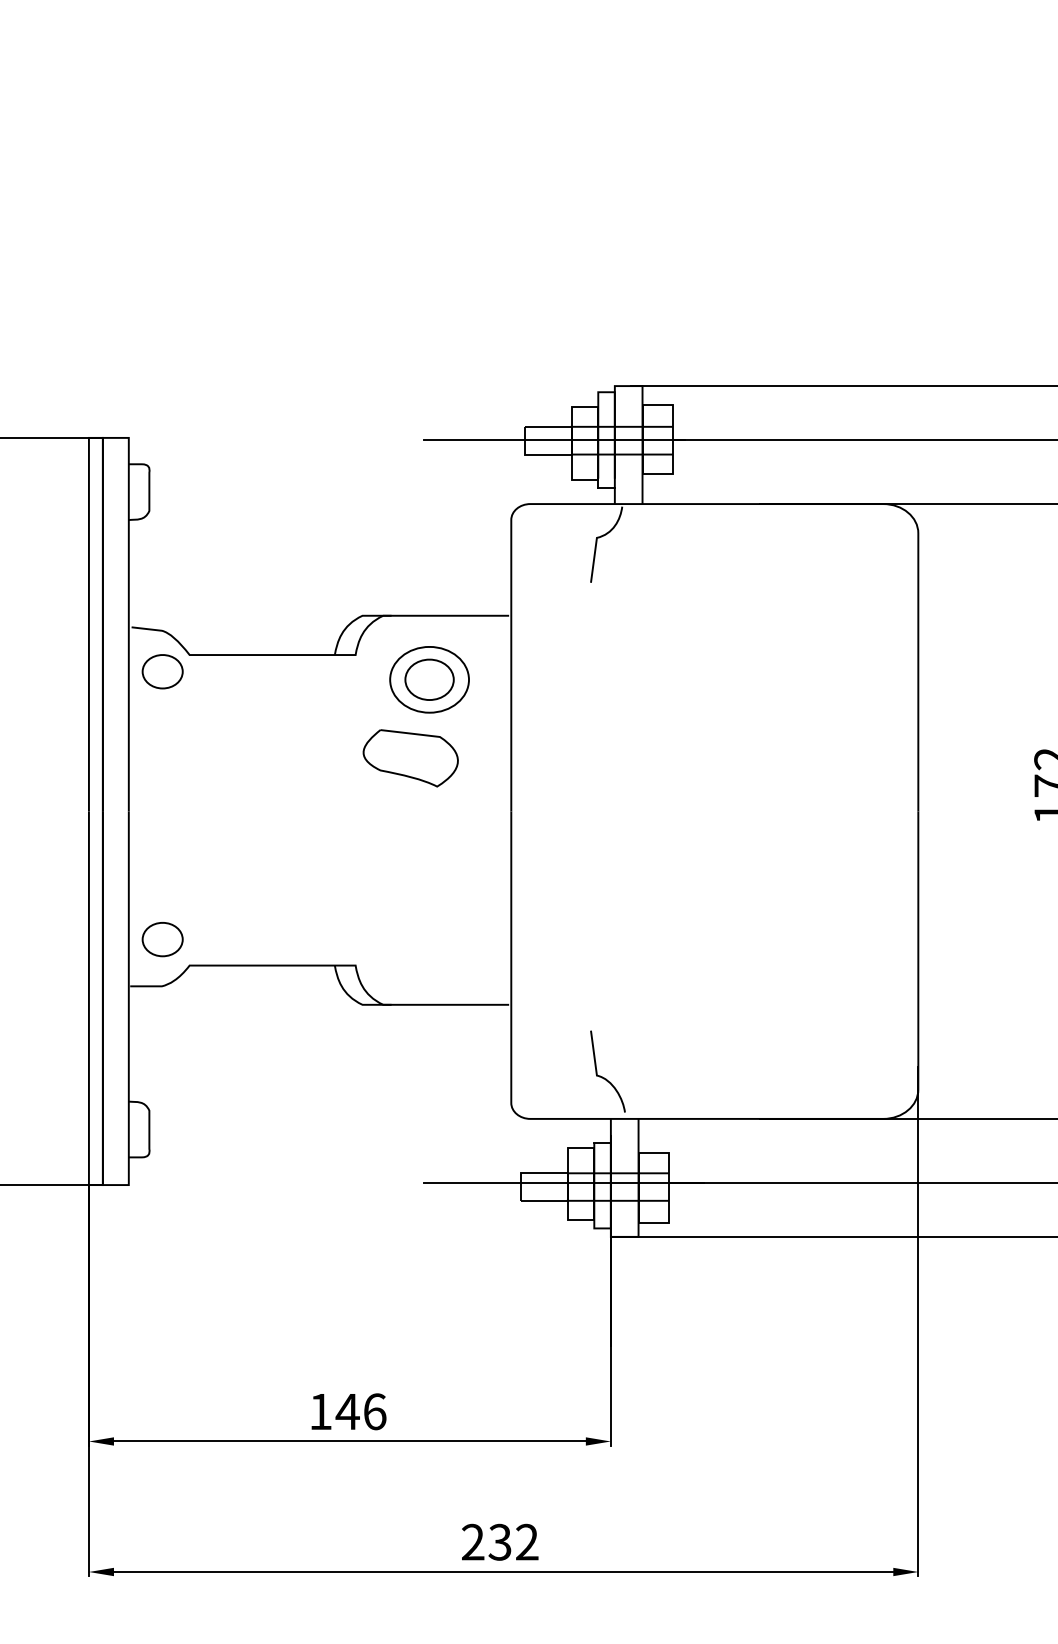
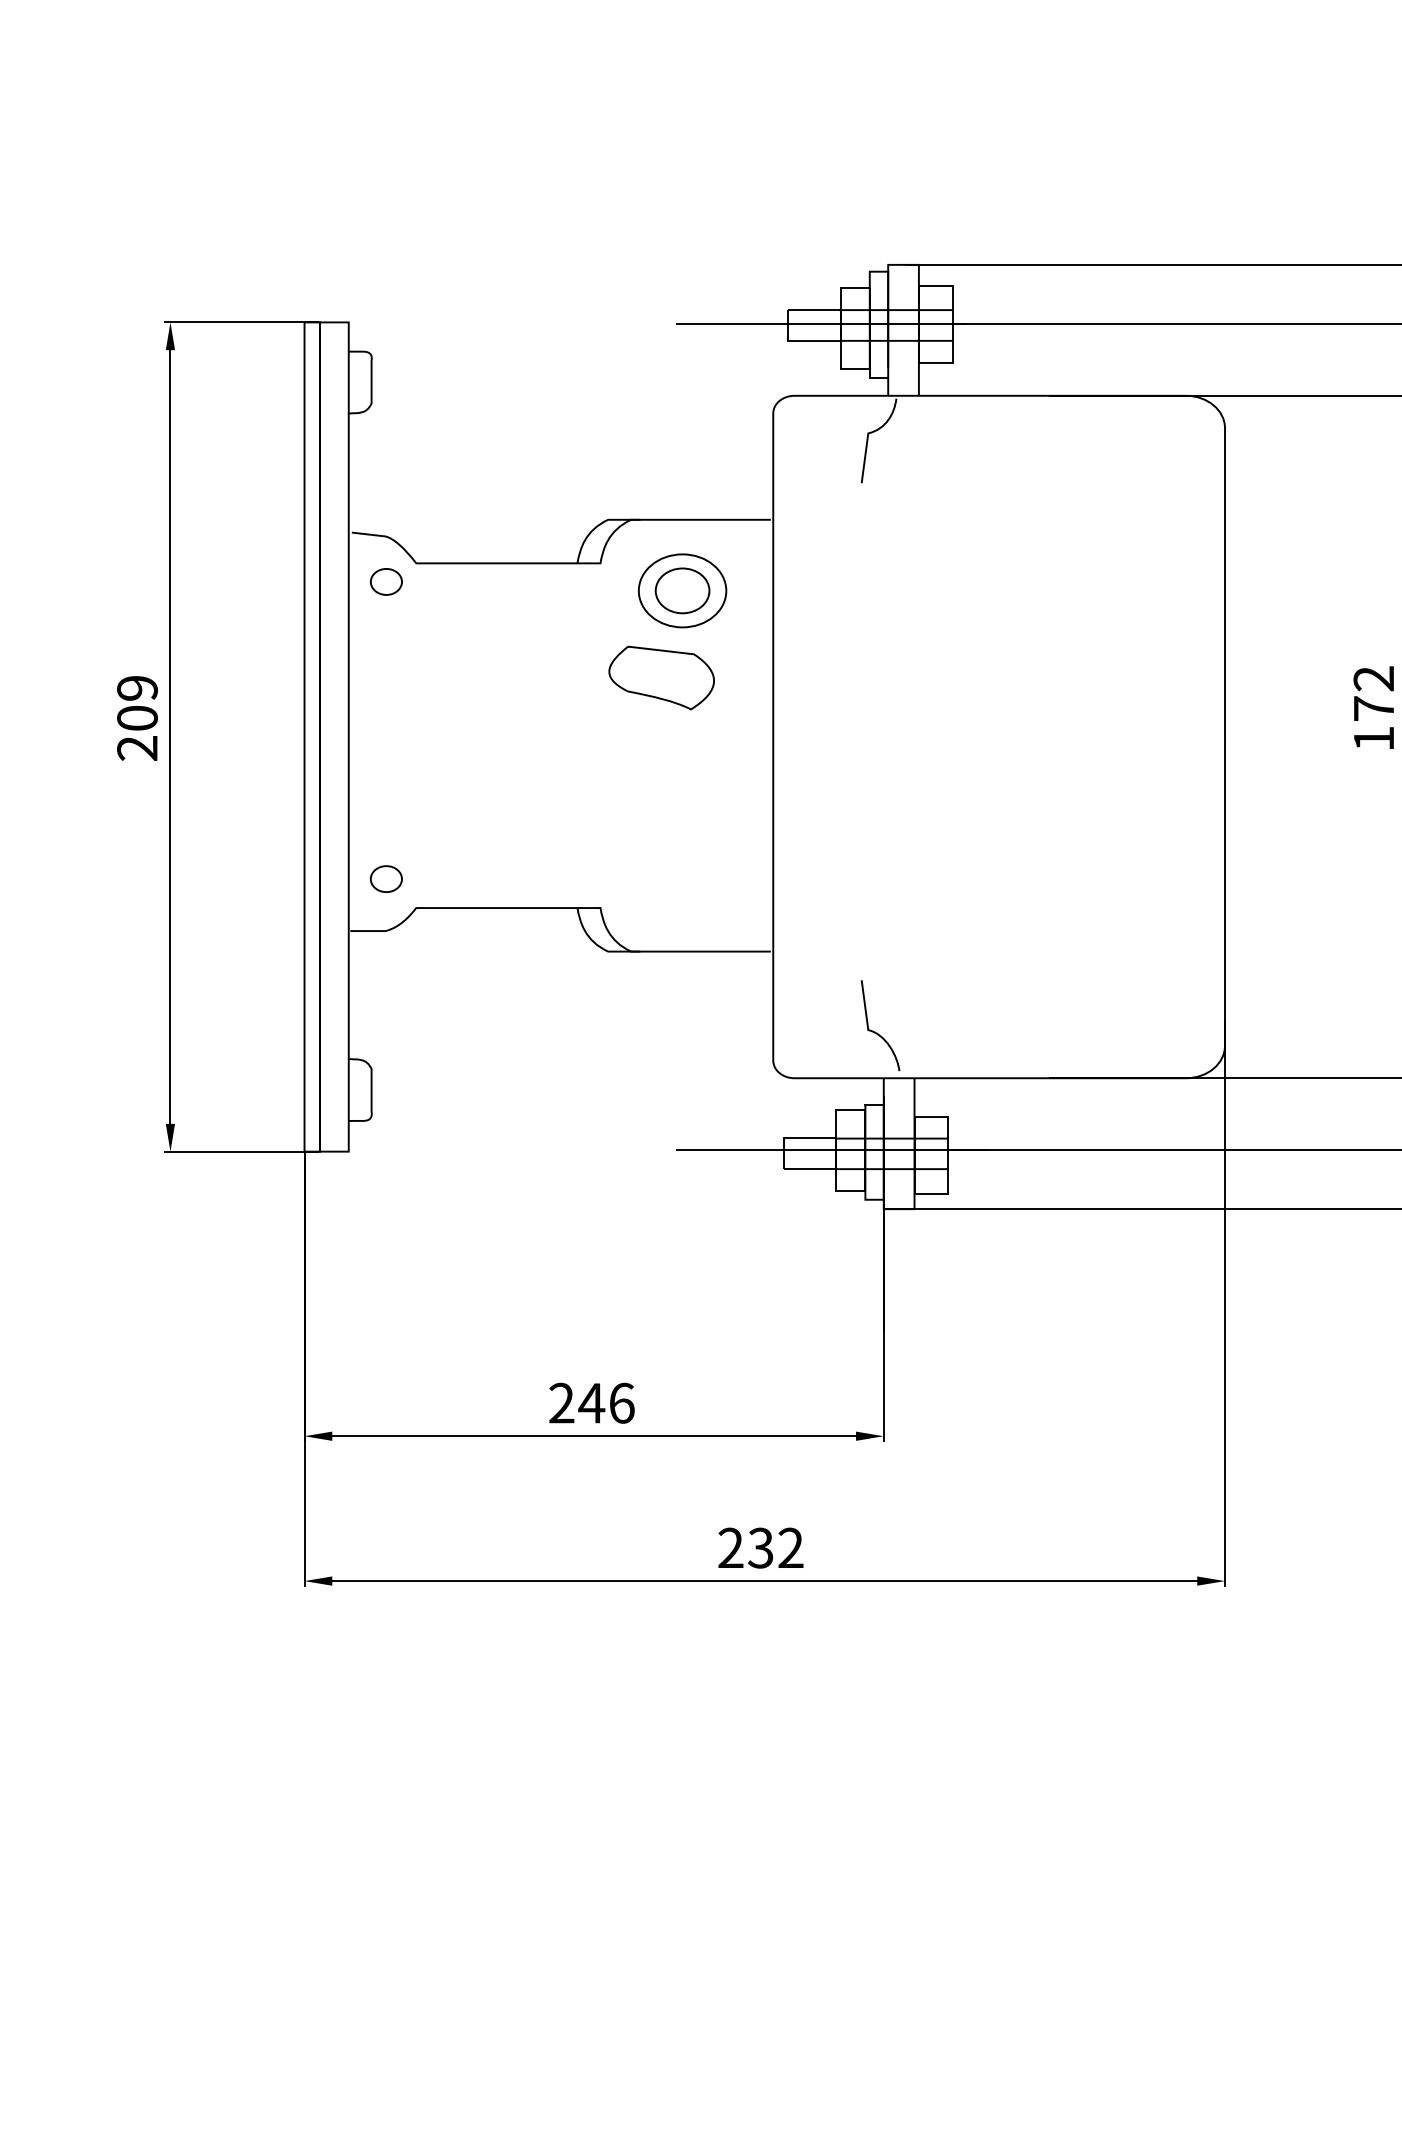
part: (162, 671) -> (386, 581), size x0.7
part: (162, 938) -> (386, 878), size x0.7
text: (320, 1411) -> (561, 1402), 146 -> 246

